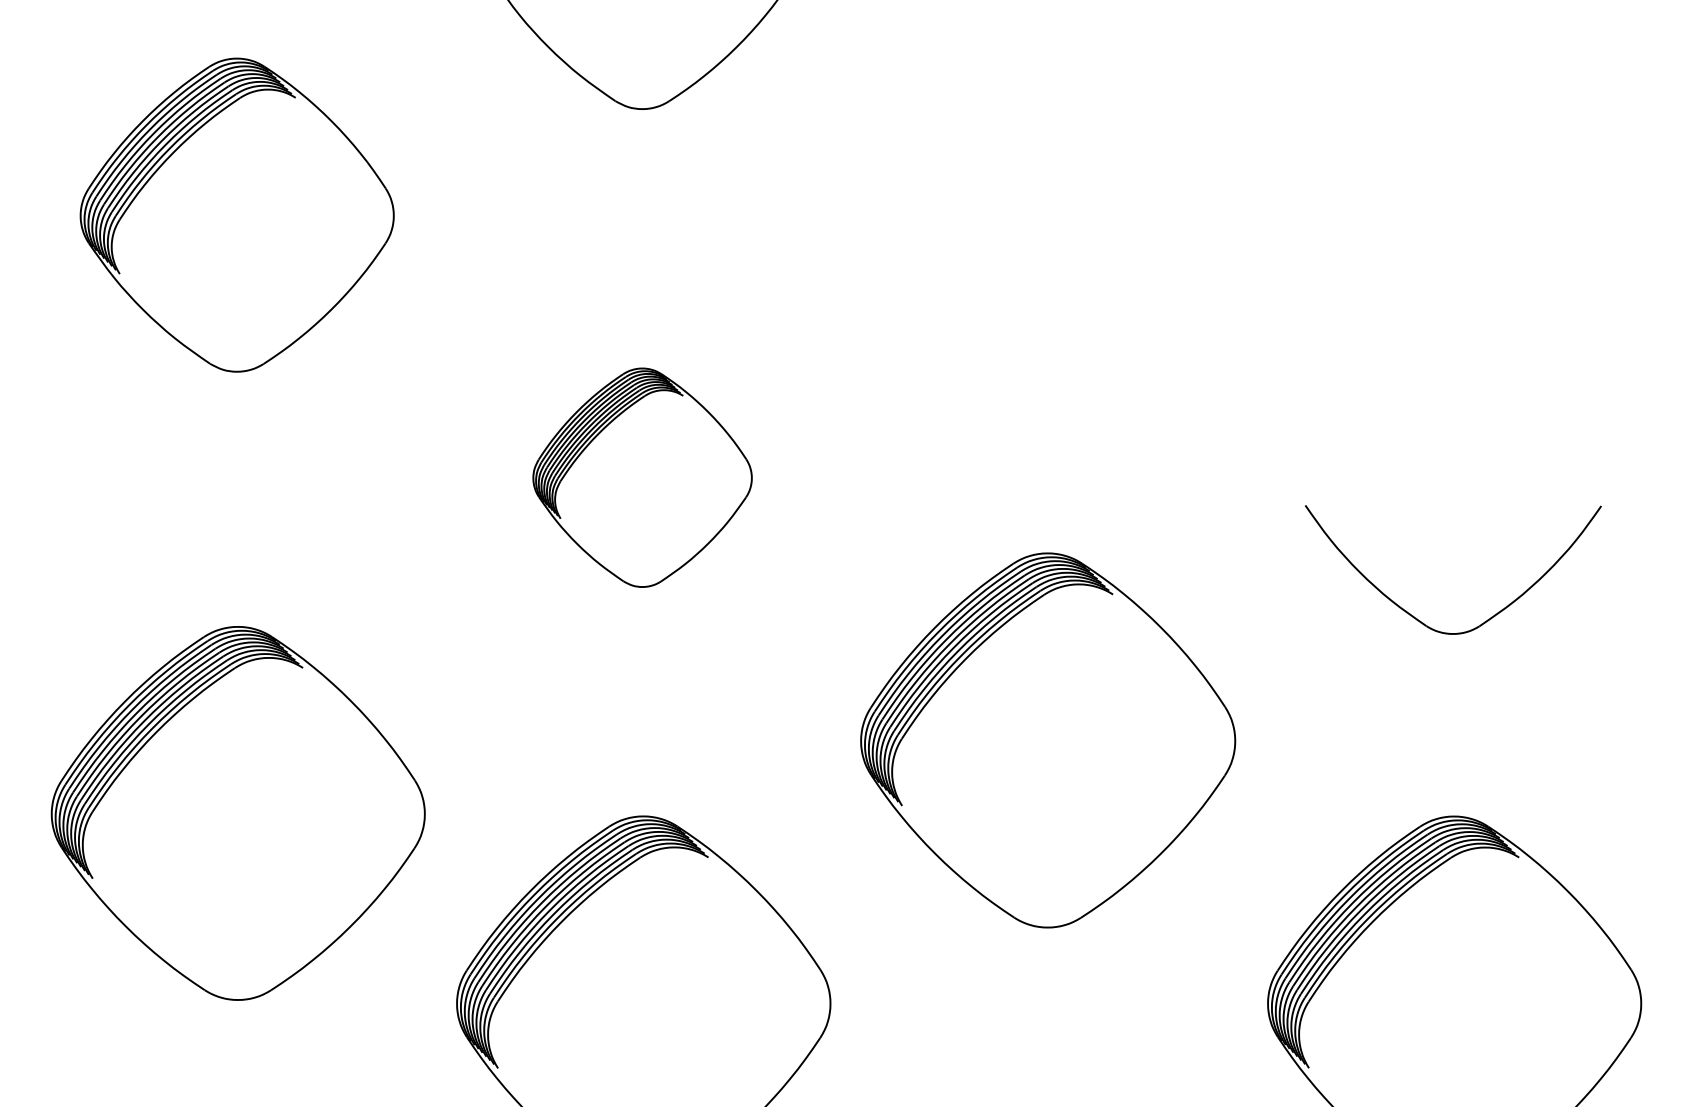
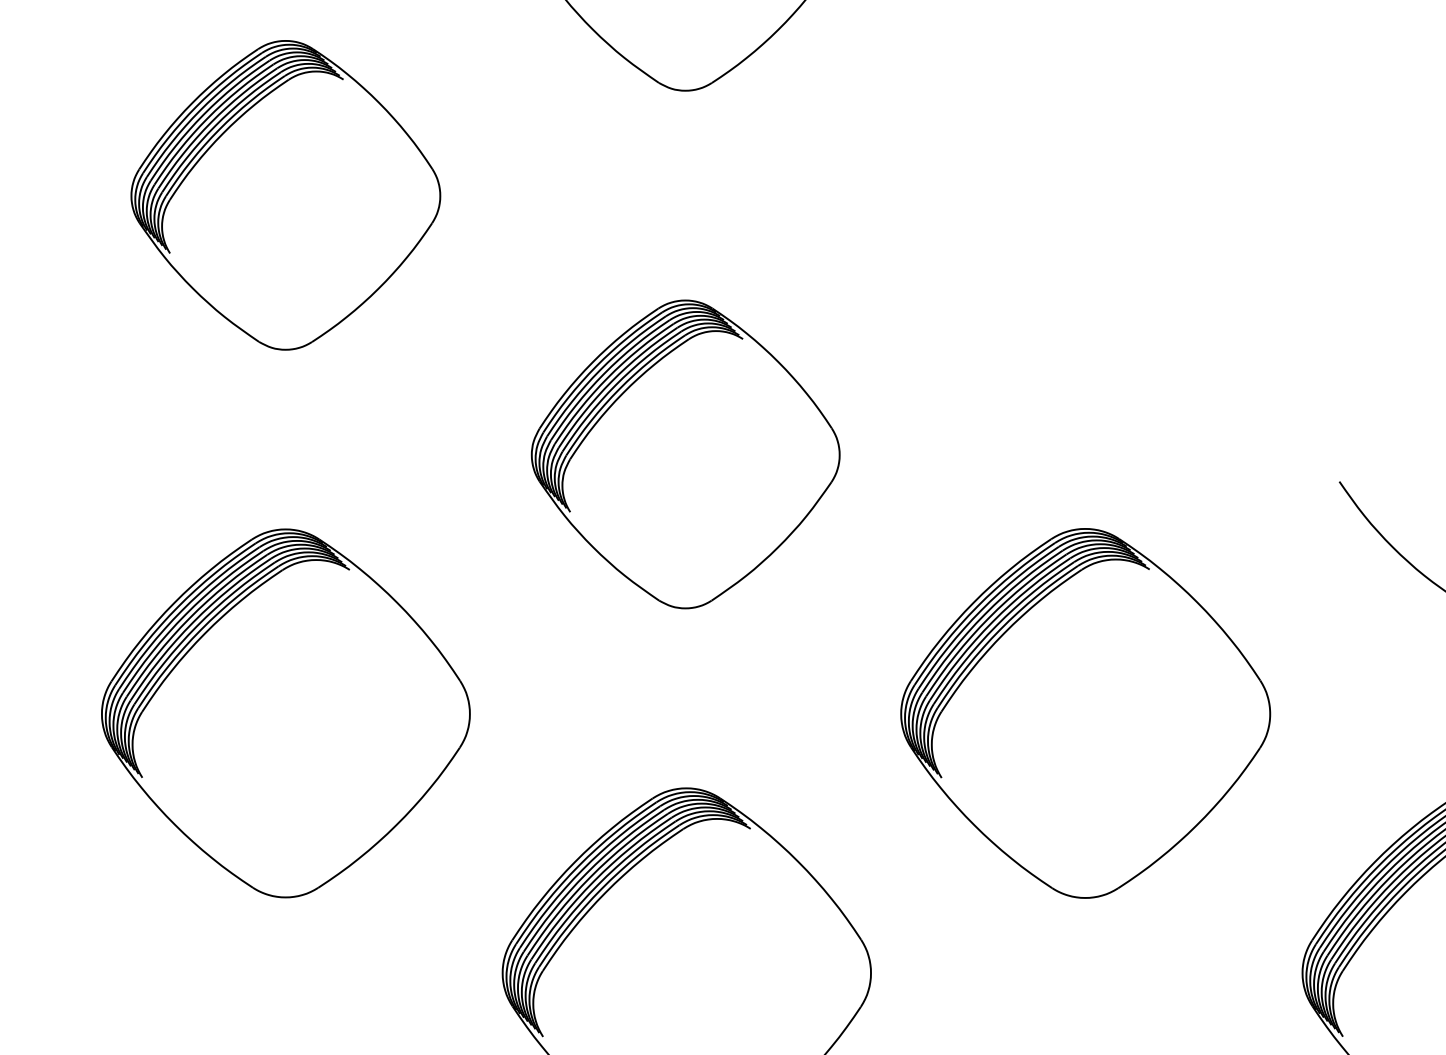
part: (642, 477) -> (685, 454), size x1.43
part: (237, 813) -> (285, 713), moved

